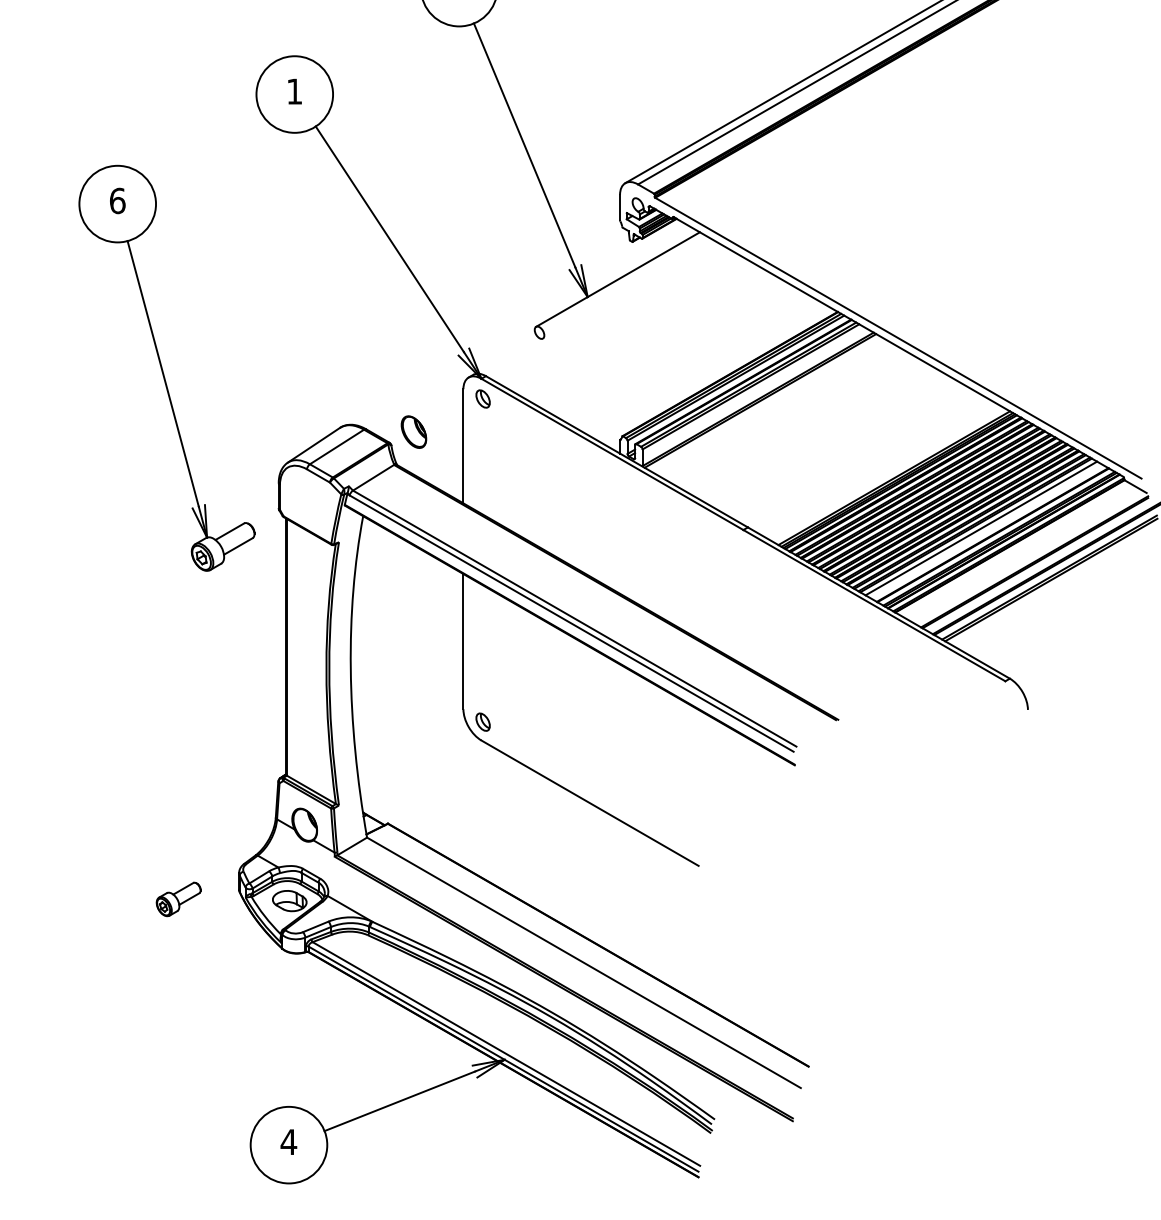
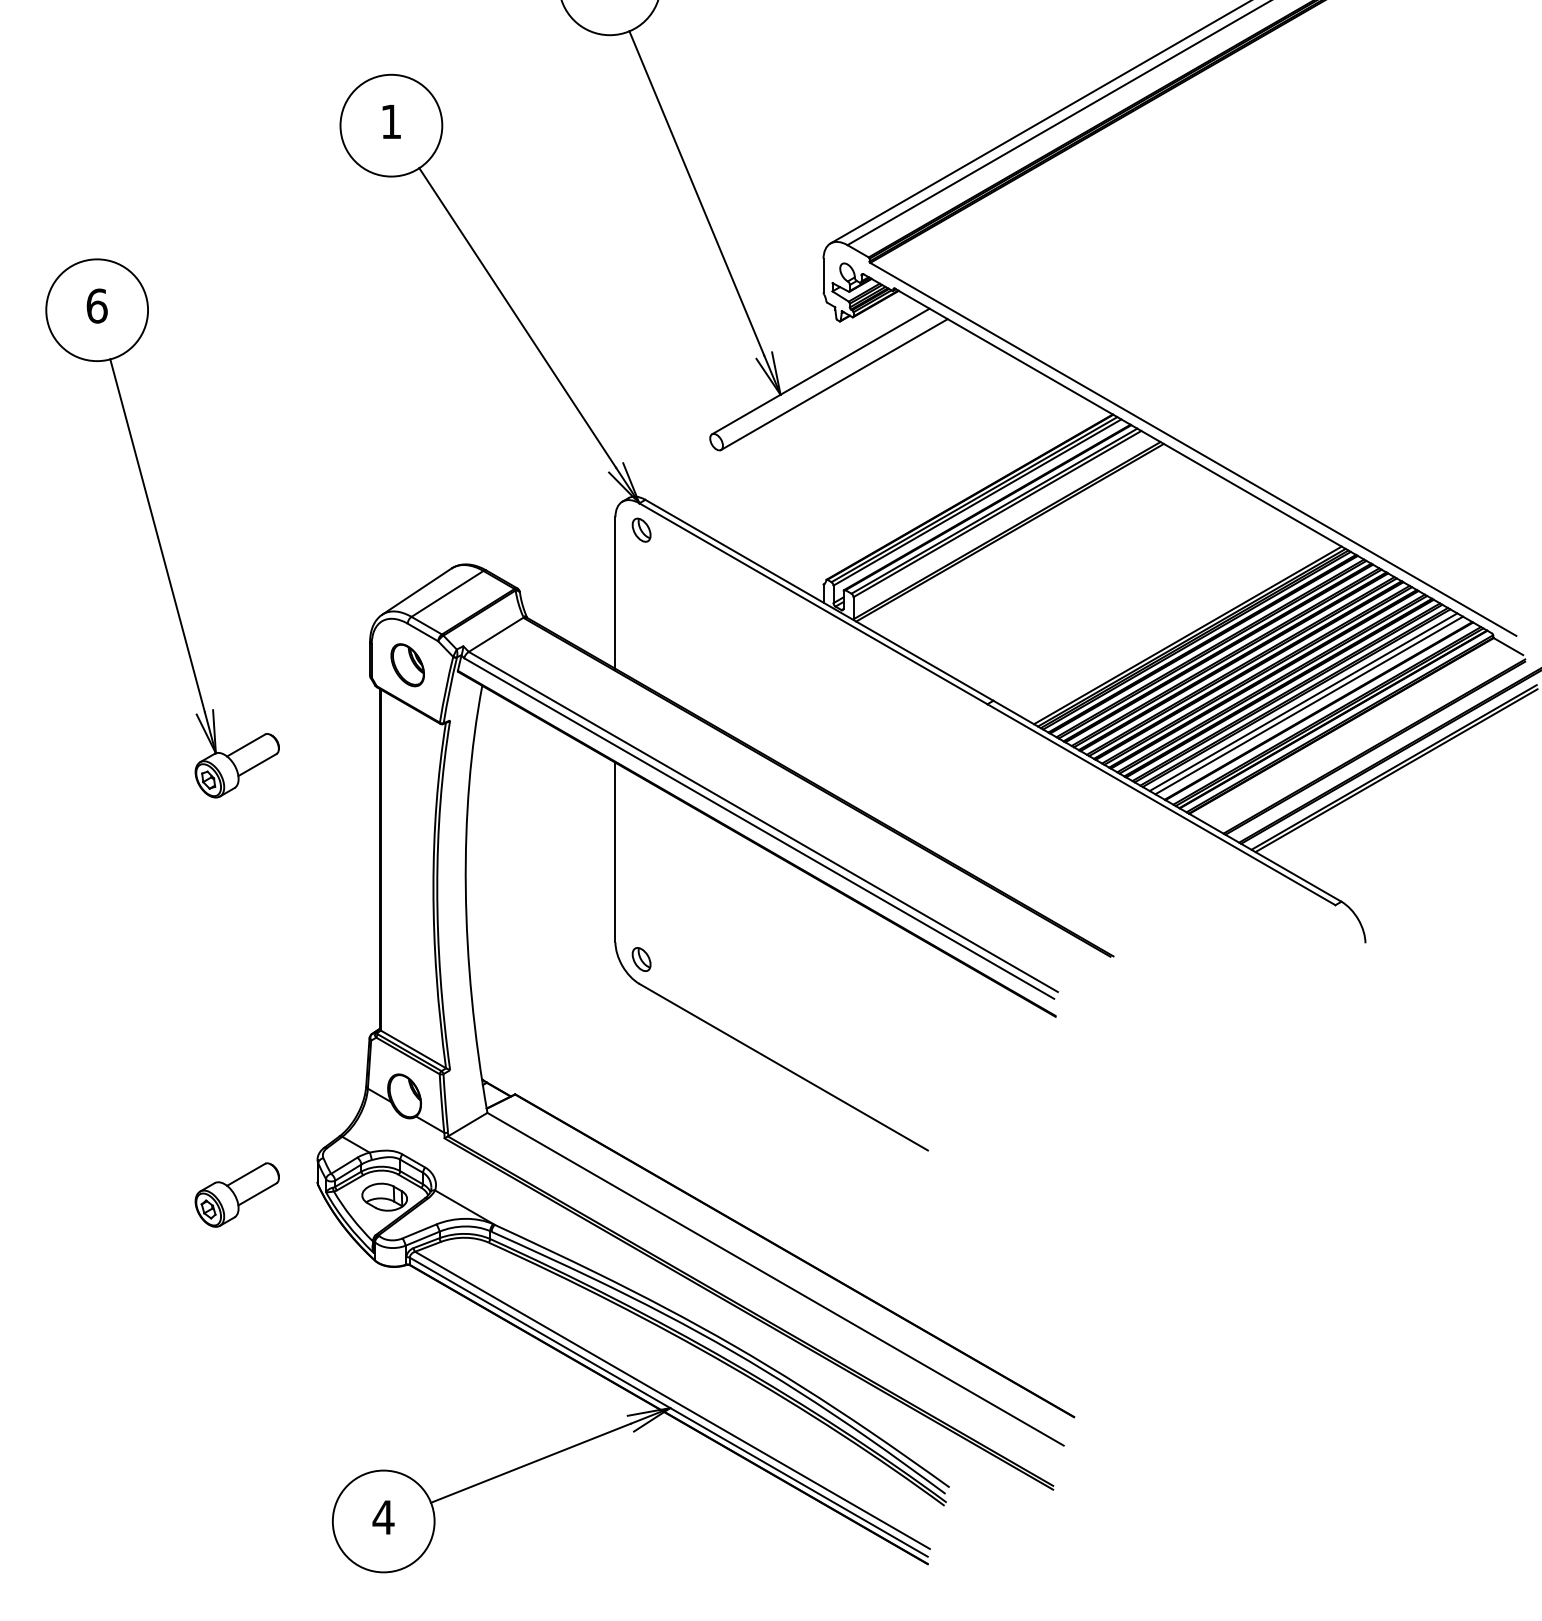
line: (628, 289) -> (834, 384), added
part: (166, 368) -> (162, 528), moved
part: (413, 432) -> (407, 665), moved
line: (985, 530) -> (1309, 705), added
part: (178, 899) -> (236, 1194), size x1.43

